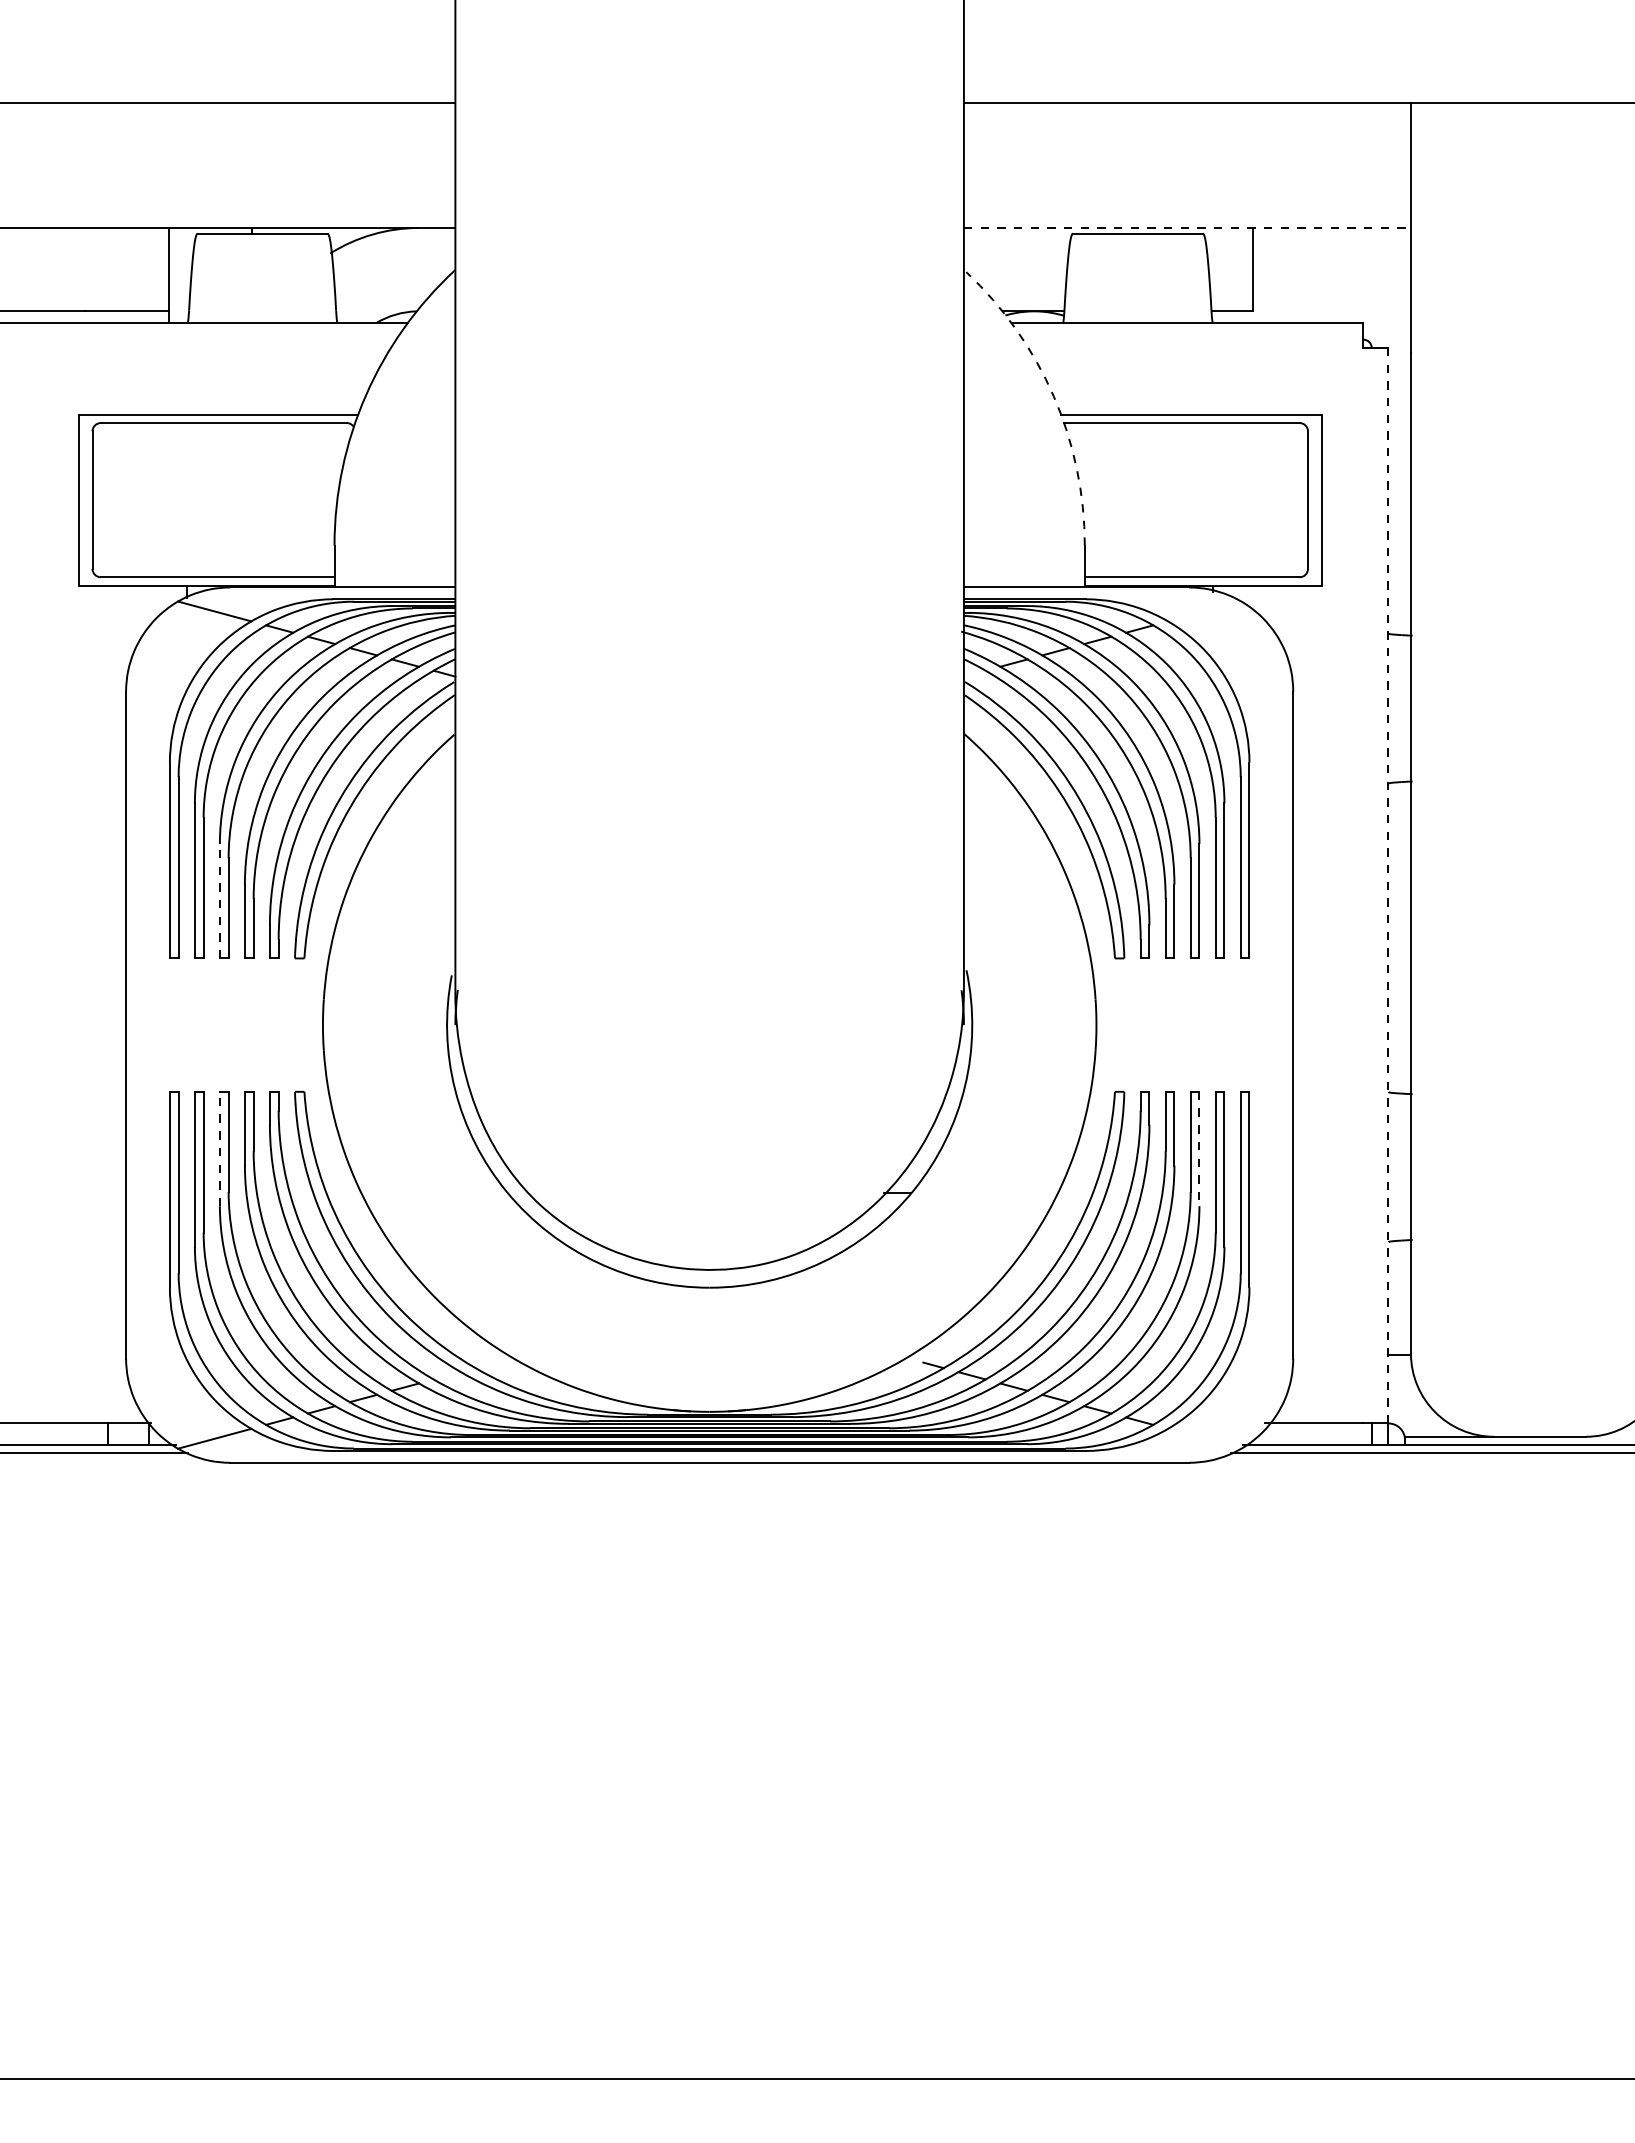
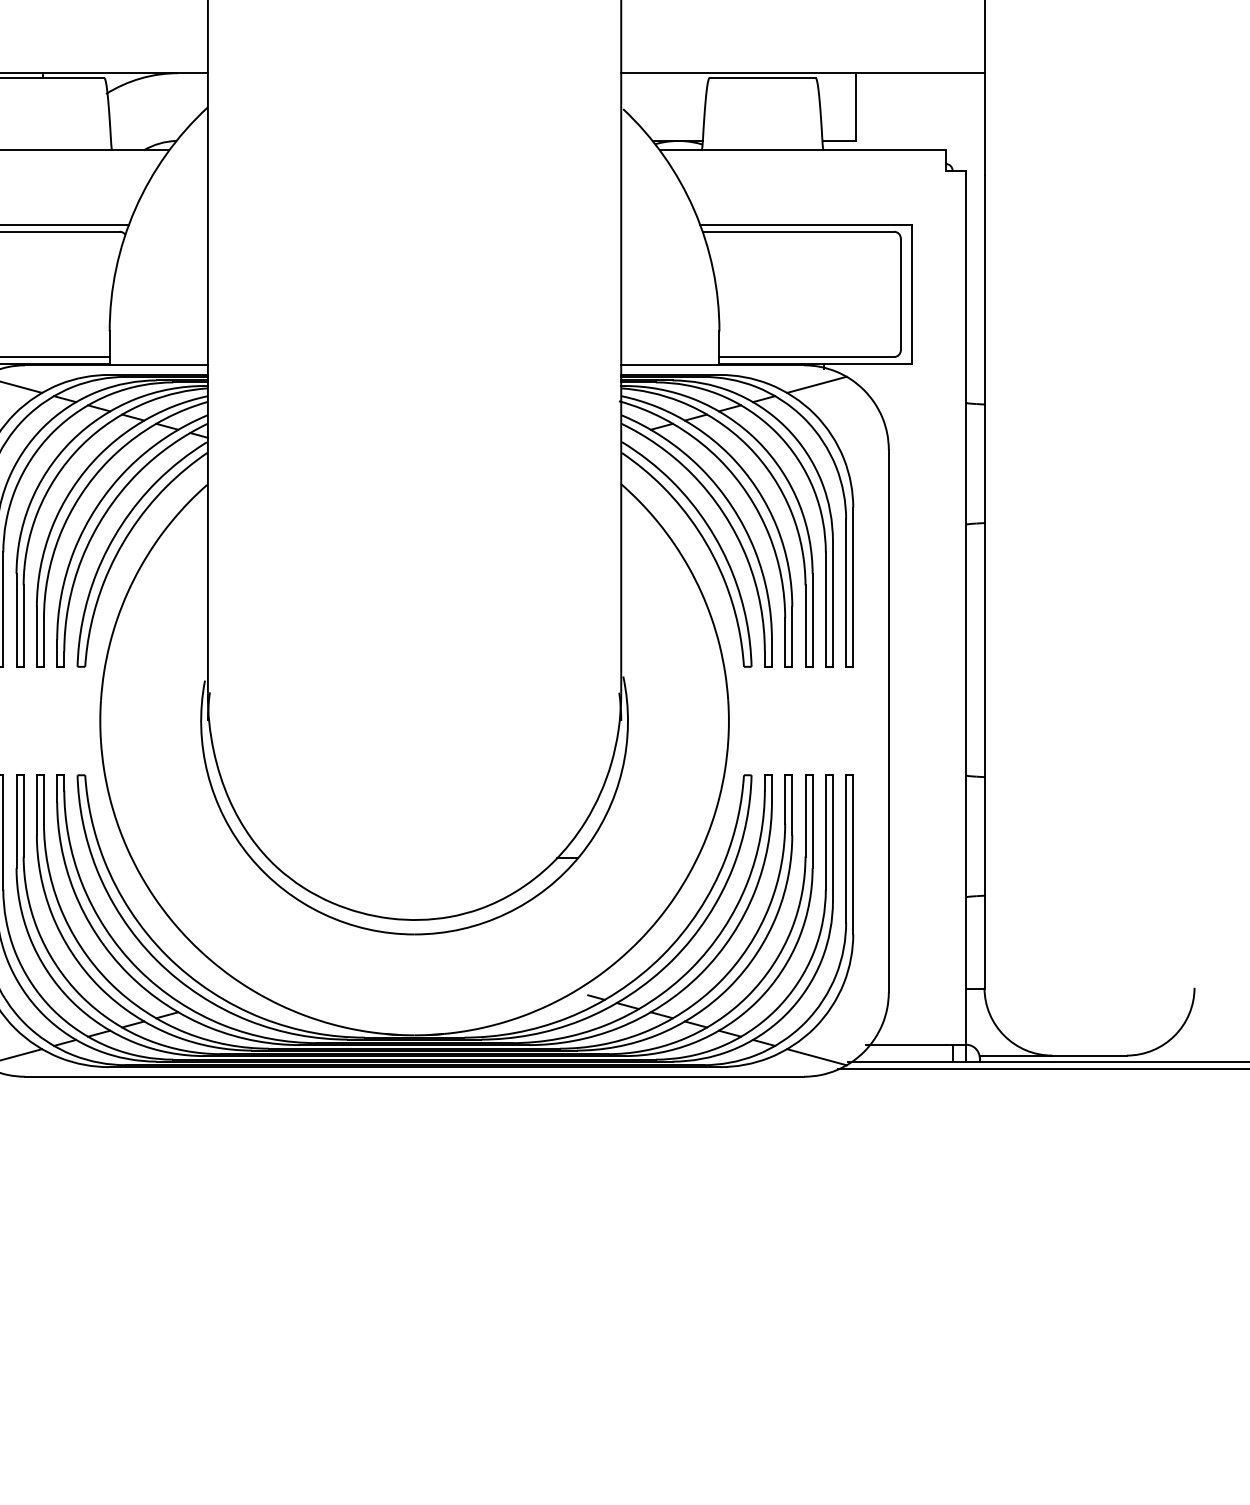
line: (1187, 227) -> (802, 72), dashed -> solid
arc: (1053, 396) -> (694, 210), dashed -> solid
line: (1204, 611) -> (816, 384), added
line: (1388, 885) -> (966, 607), dashed -> solid
line: (219, 900) -> (16, 619), dashed -> solid
line: (219, 1148) -> (16, 821), dashed -> solid
line: (1199, 1149) -> (812, 822), dashed -> solid
line: (1204, 1438) -> (816, 1056), added

